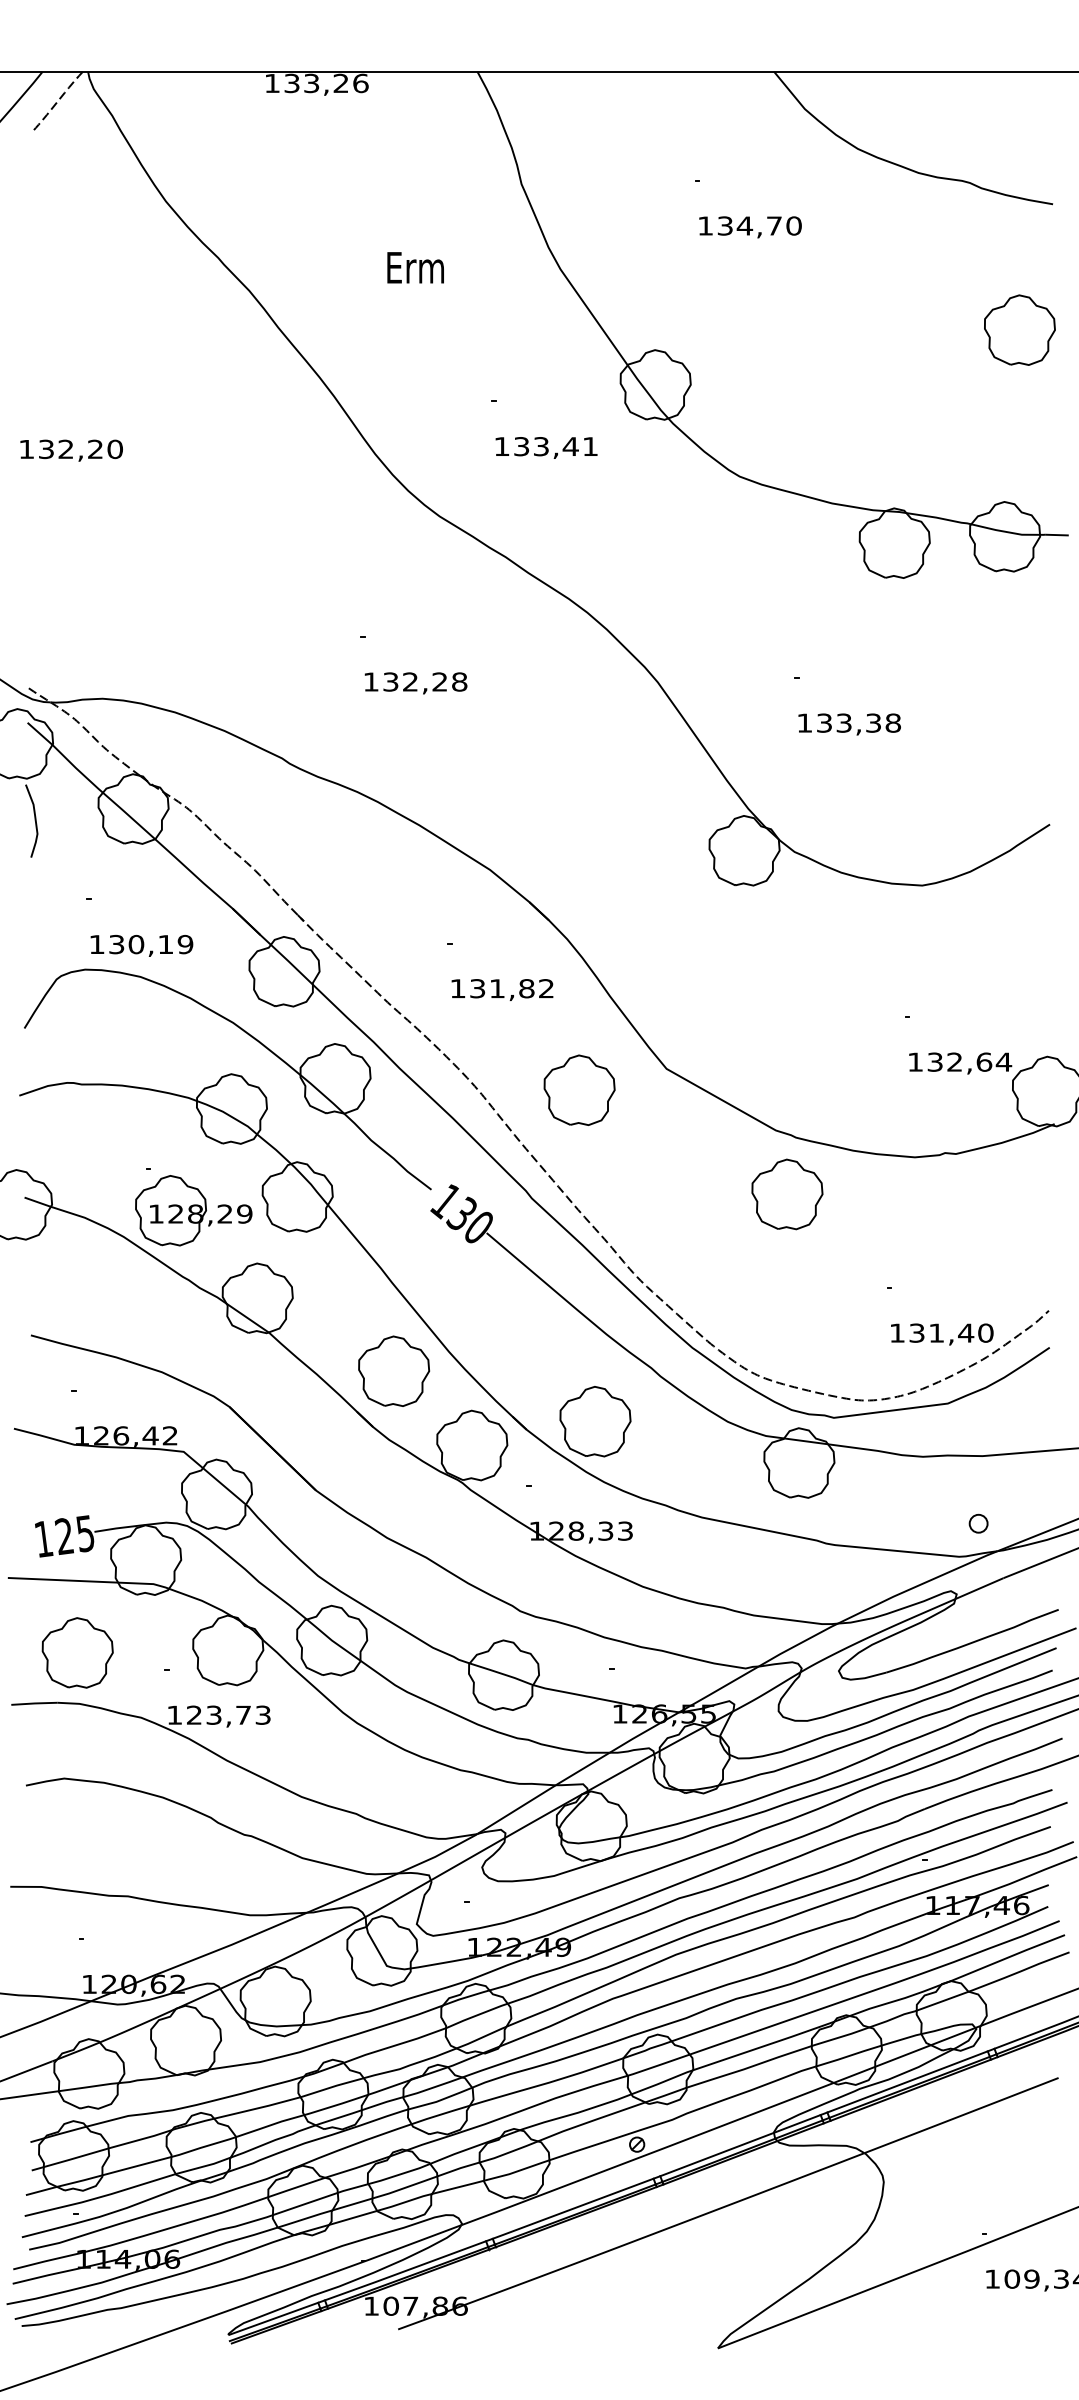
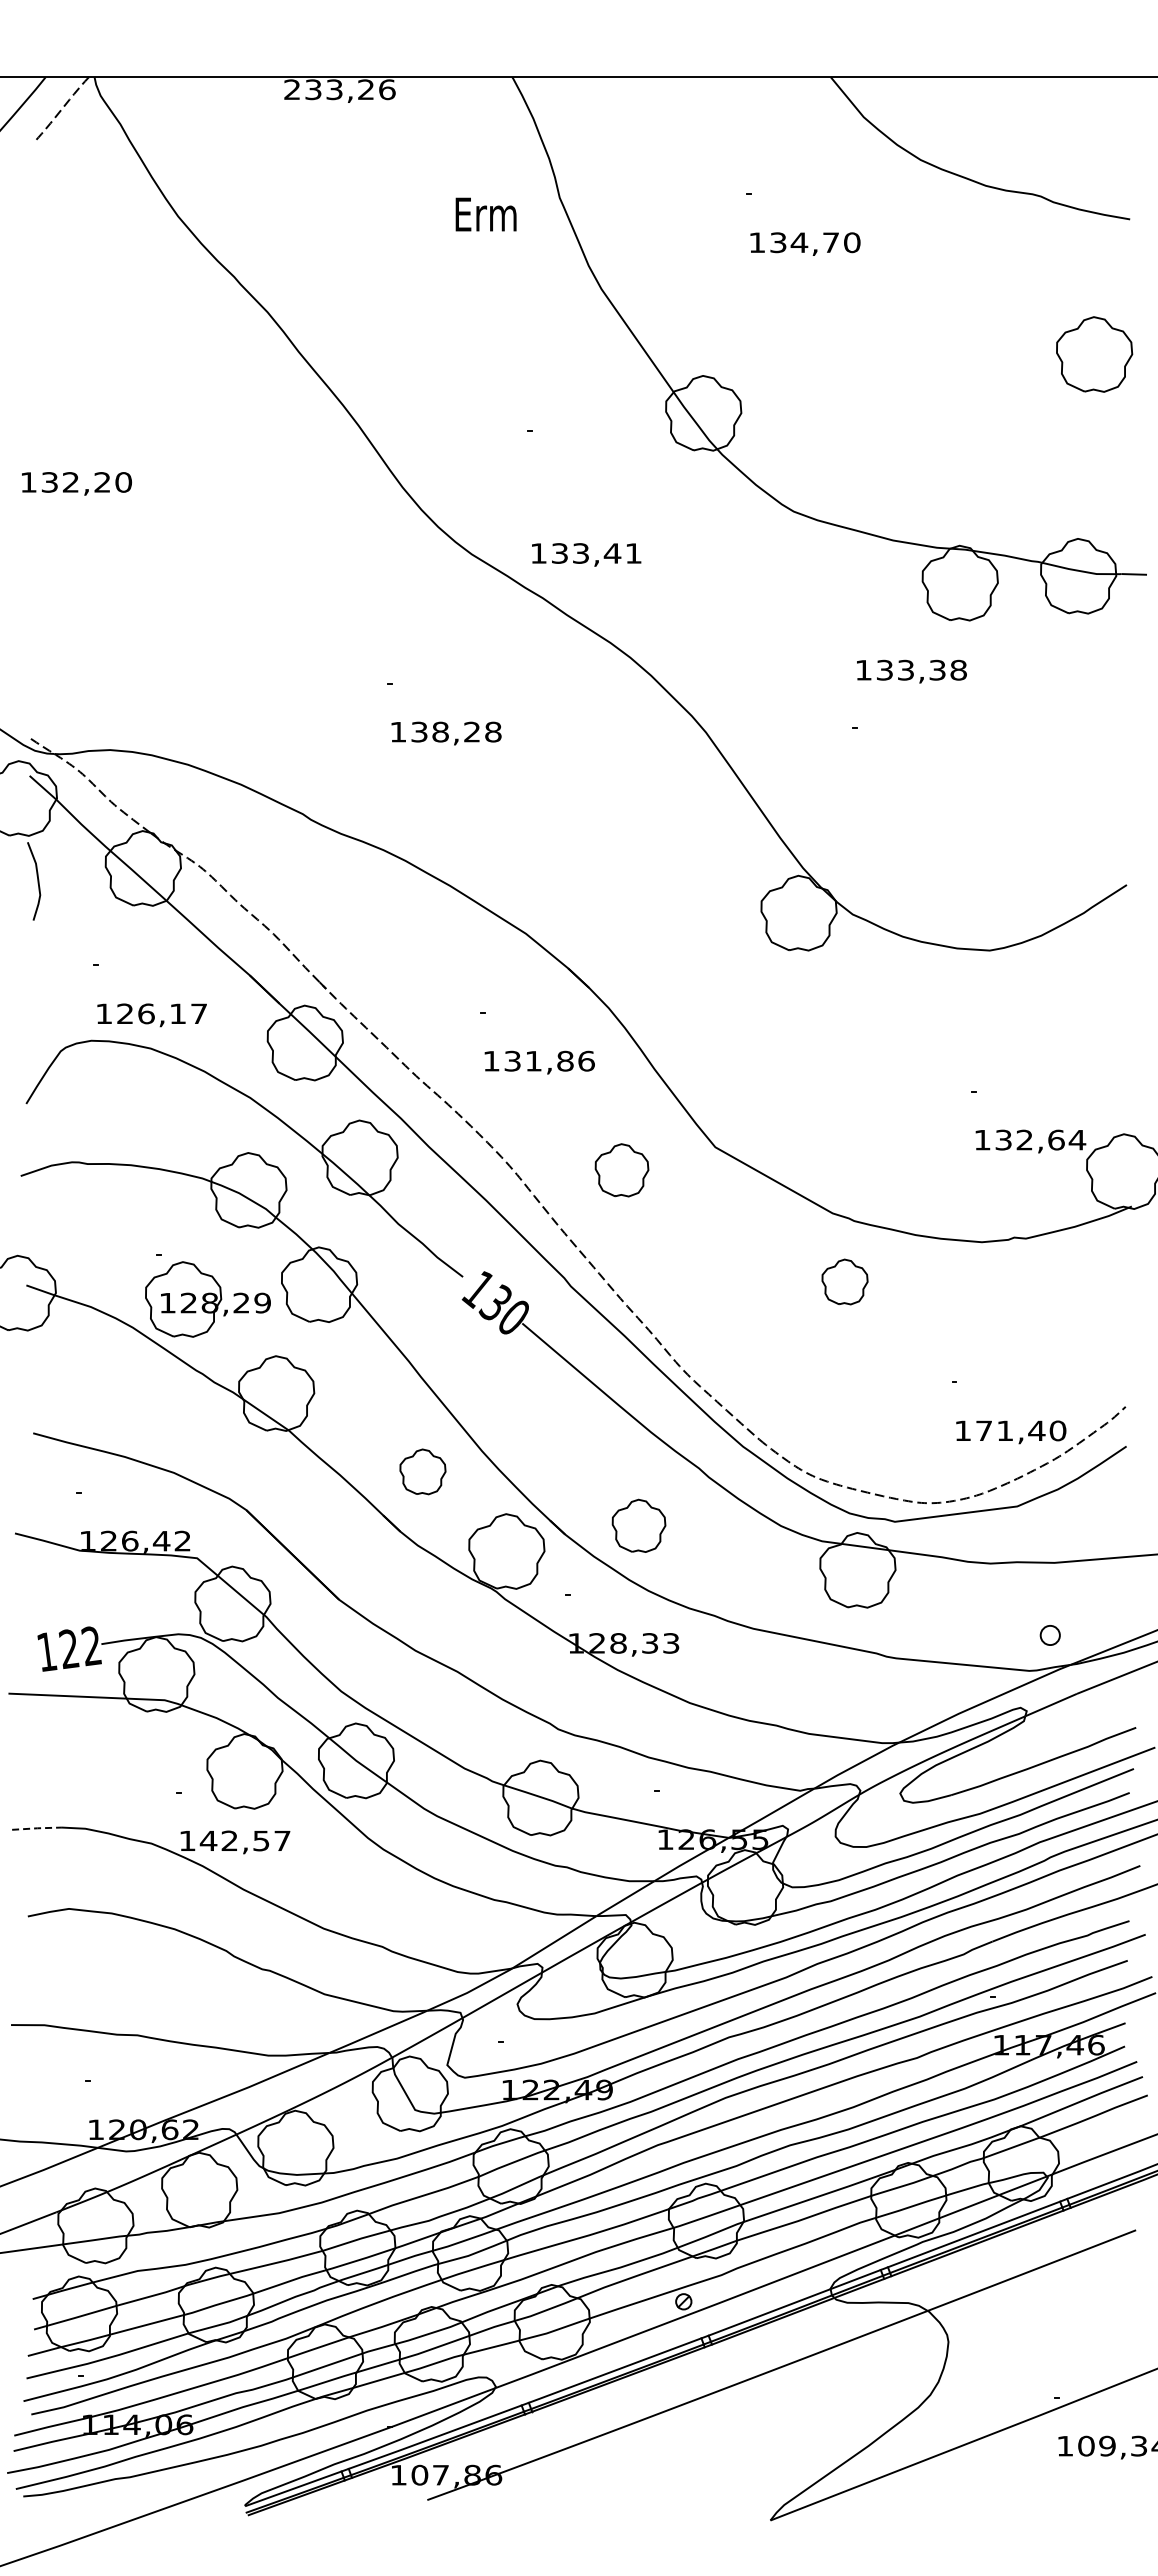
text: (271, 83) -> (291, 89), 133,26 -> 233,26
text: (415, 267) -> (485, 214), moved
text: (546, 447) -> (586, 554), moved
text: (410, 681) -> (440, 731), 132,28 -> 138,28
text: (849, 724) -> (911, 671), moved
text: (151, 944) -> (162, 1013), 130,19 -> 126,17
text: (546, 988) -> (586, 1060), 131,82 -> 131,86
part: (579, 1090) -> (621, 1170), size x0.7
part: (786, 1193) -> (844, 1281), size x0.6
text: (917, 1332) -> (984, 1430), 131,40 -> 171,40
part: (393, 1370) -> (422, 1471), size x0.6
part: (594, 1421) -> (638, 1525), size x0.7
text: (85, 1534) -> (91, 1646), 125 -> 122
part: (77, 1652) -> (83, 1773), removed
line: (34, 1703) -> (37, 1828), solid -> dashed
text: (227, 1714) -> (244, 1840), 123,73 -> 142,57

